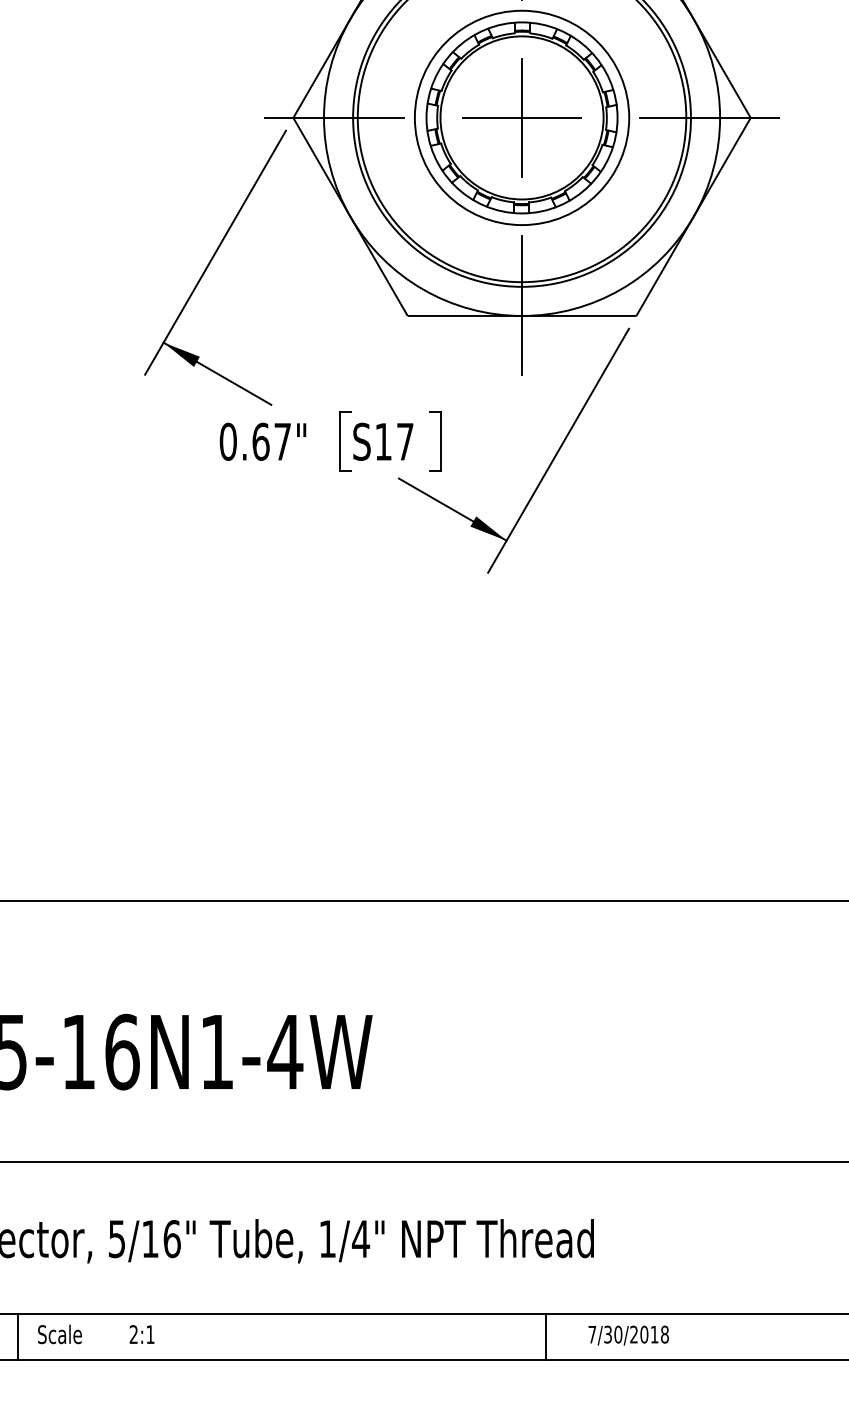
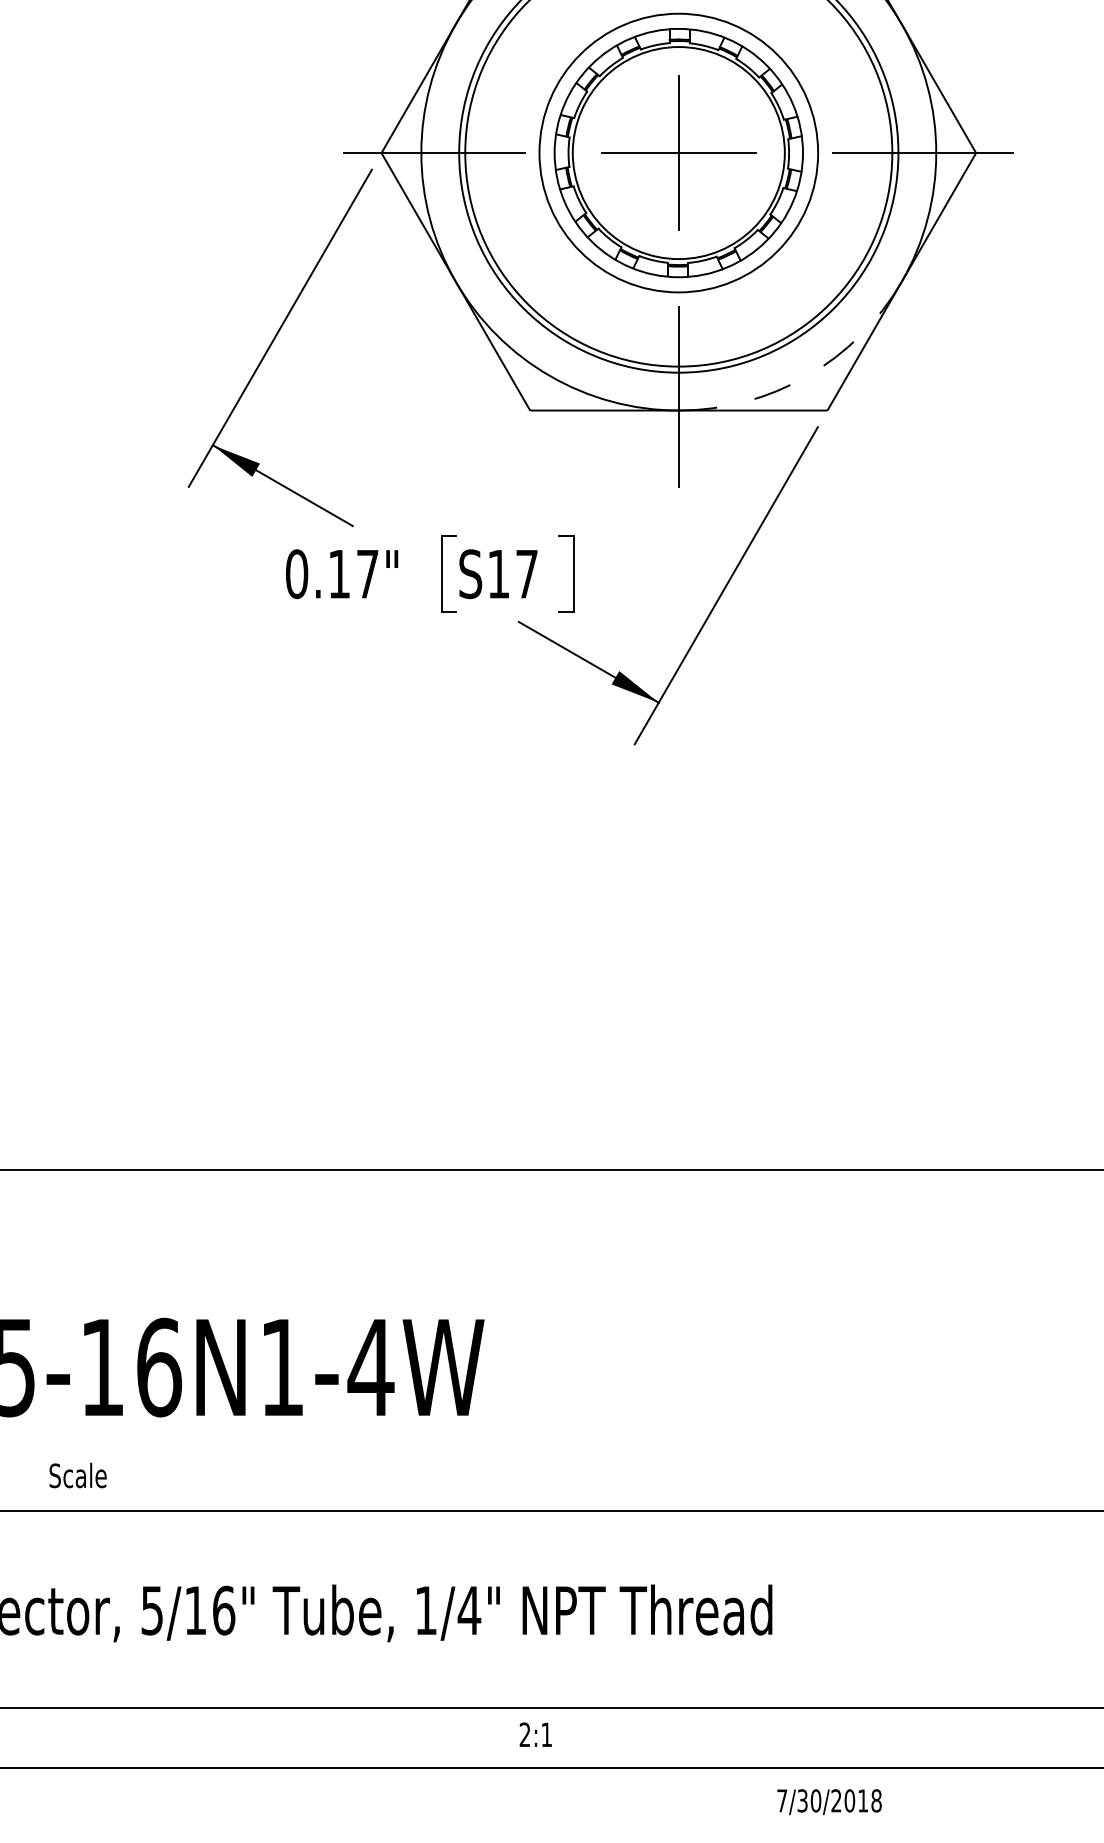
arc: (621, 289) -> (807, 376), solid -> dashed
text: (261, 442) -> (339, 574), 0.67" -> 0.17"
text: (59, 1334) -> (77, 1475), moved
text: (141, 1334) -> (535, 1734), moved
text: (628, 1335) -> (829, 1802), moved
line: (17, 1336) -> (23, 1737), removed
line: (545, 1336) -> (709, 1737), removed

